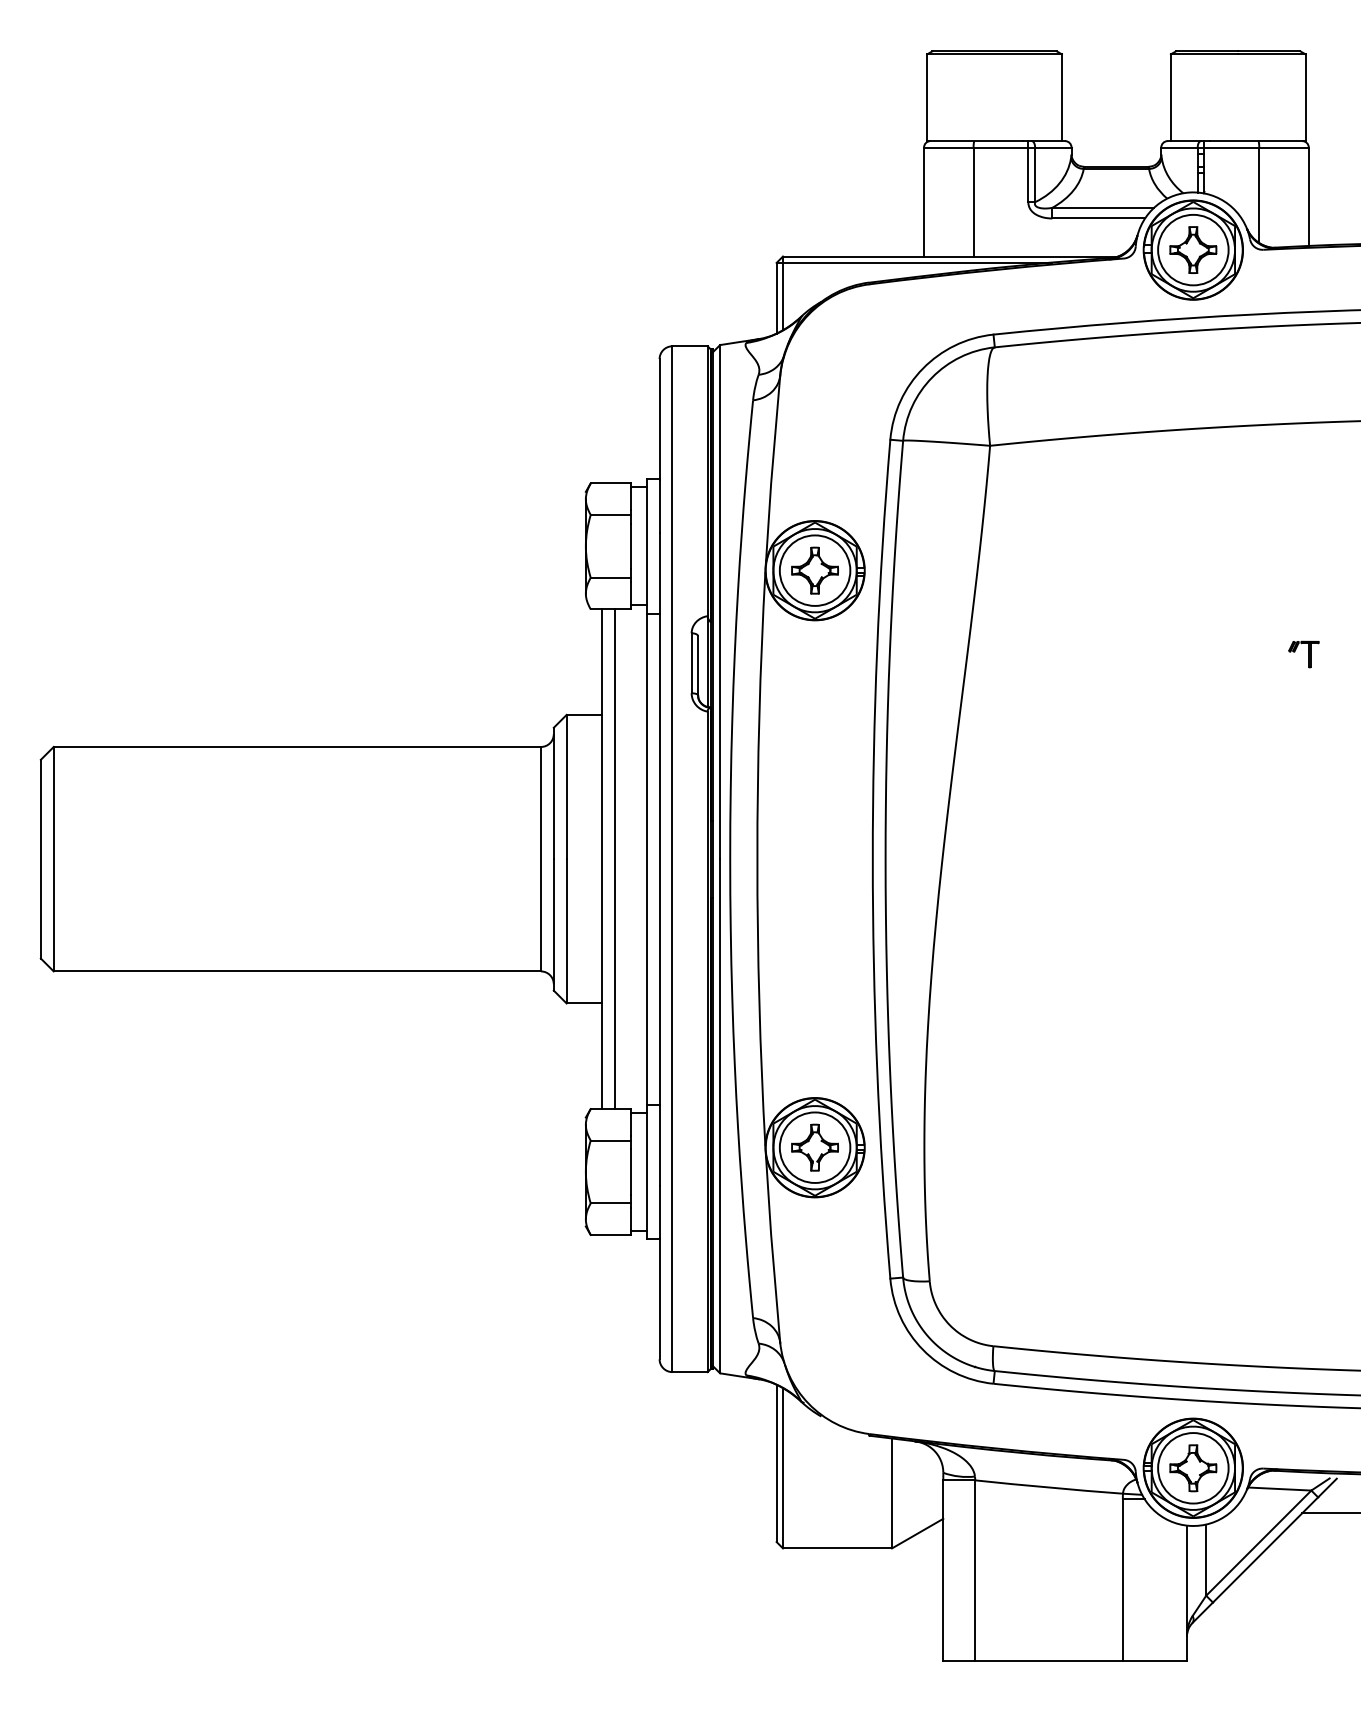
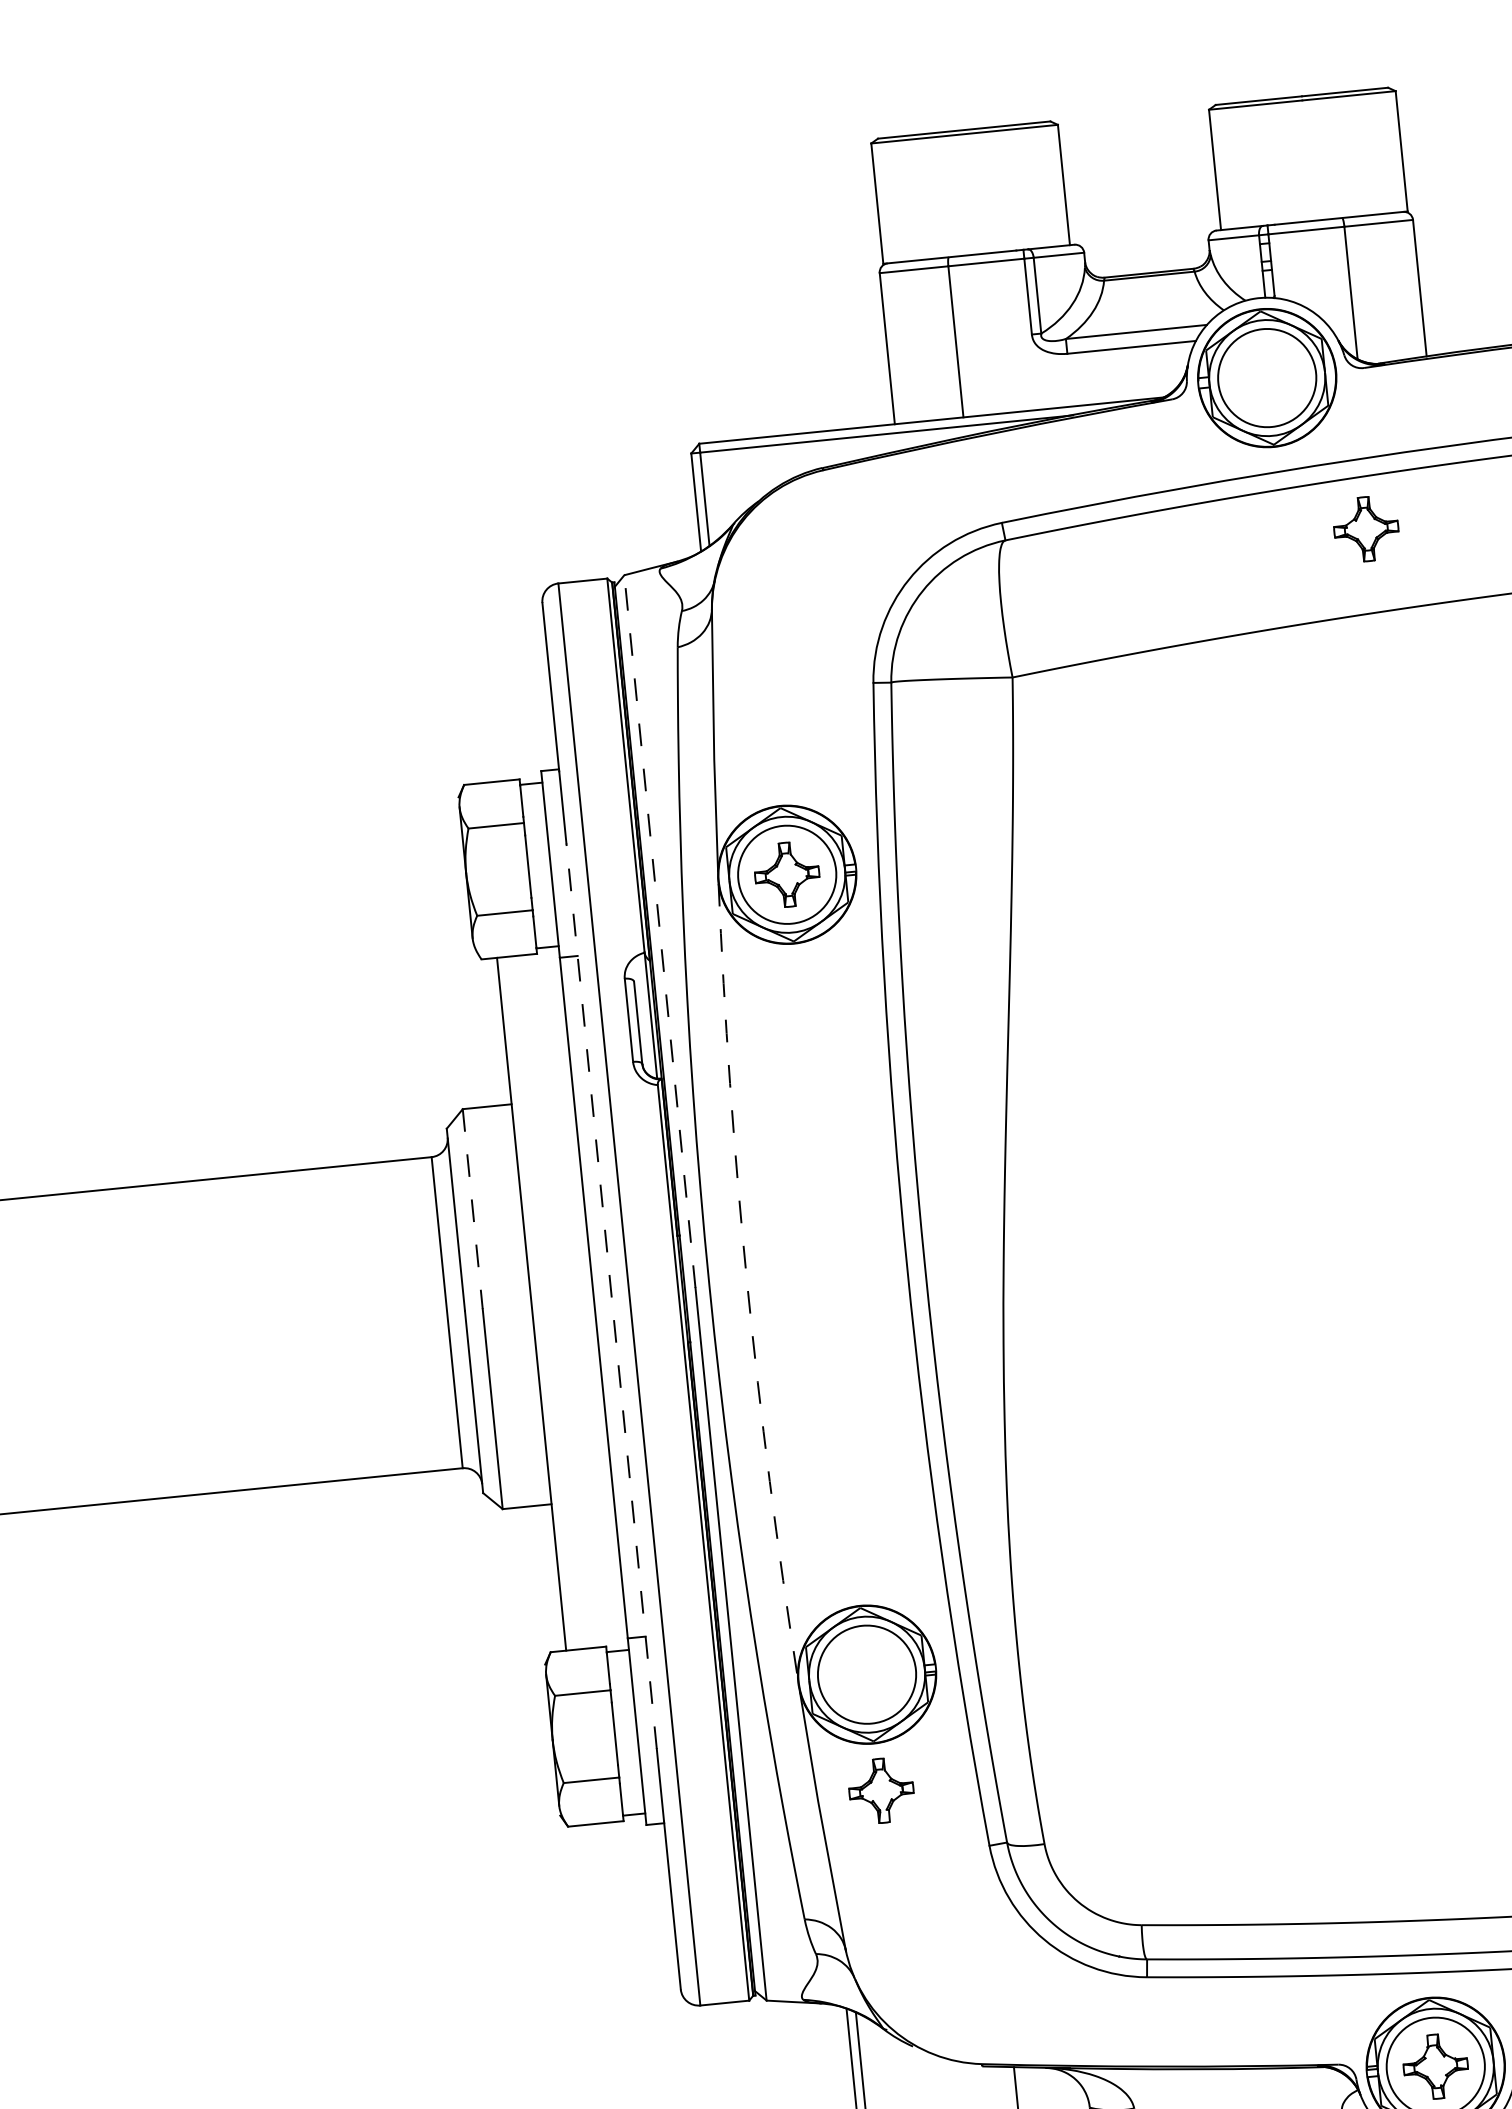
part: (1193, 249) -> (1366, 528), moved
line: (720, 601) -> (660, 930), solid -> dashed
part: (1303, 654) -> (1475, 923), removed
line: (566, 787) -> (472, 1209), solid -> dashed
line: (614, 859) -> (549, 1302), removed
line: (659, 859) -> (611, 1296), solid -> dashed
arc: (757, 859) -> (747, 1283), solid -> dashed
part: (814, 1147) -> (880, 1790), moved

